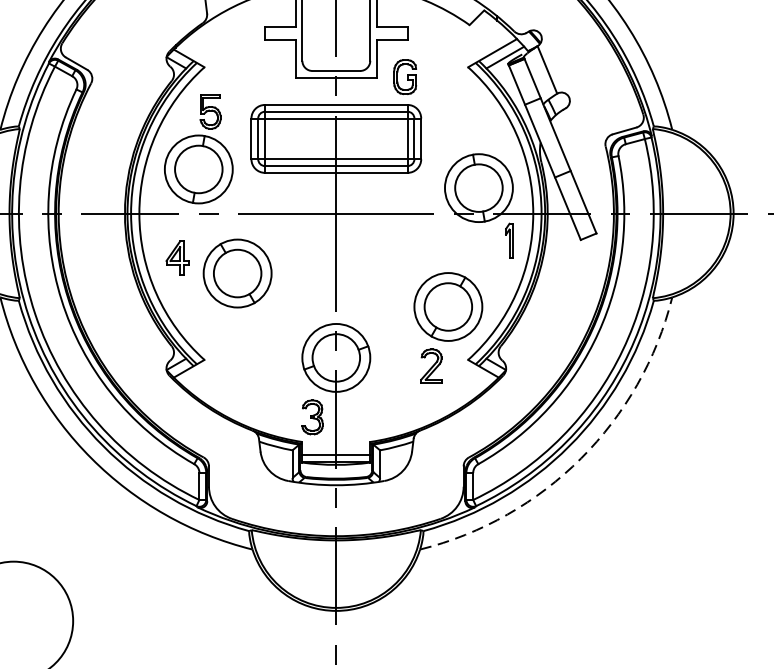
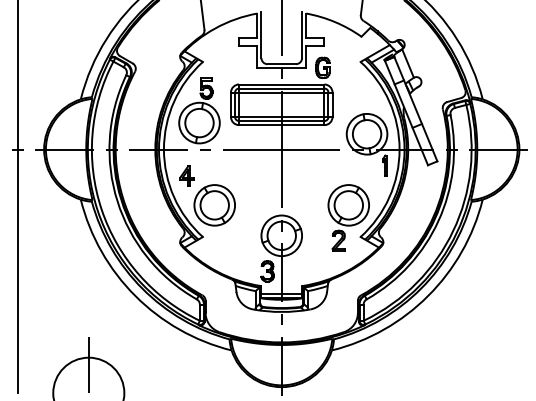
part: (237, 273) -> (214, 205), moved
arc: (581, 457) -> (428, 295), dashed -> solid
line: (13, 574) -> (88, 365), added

